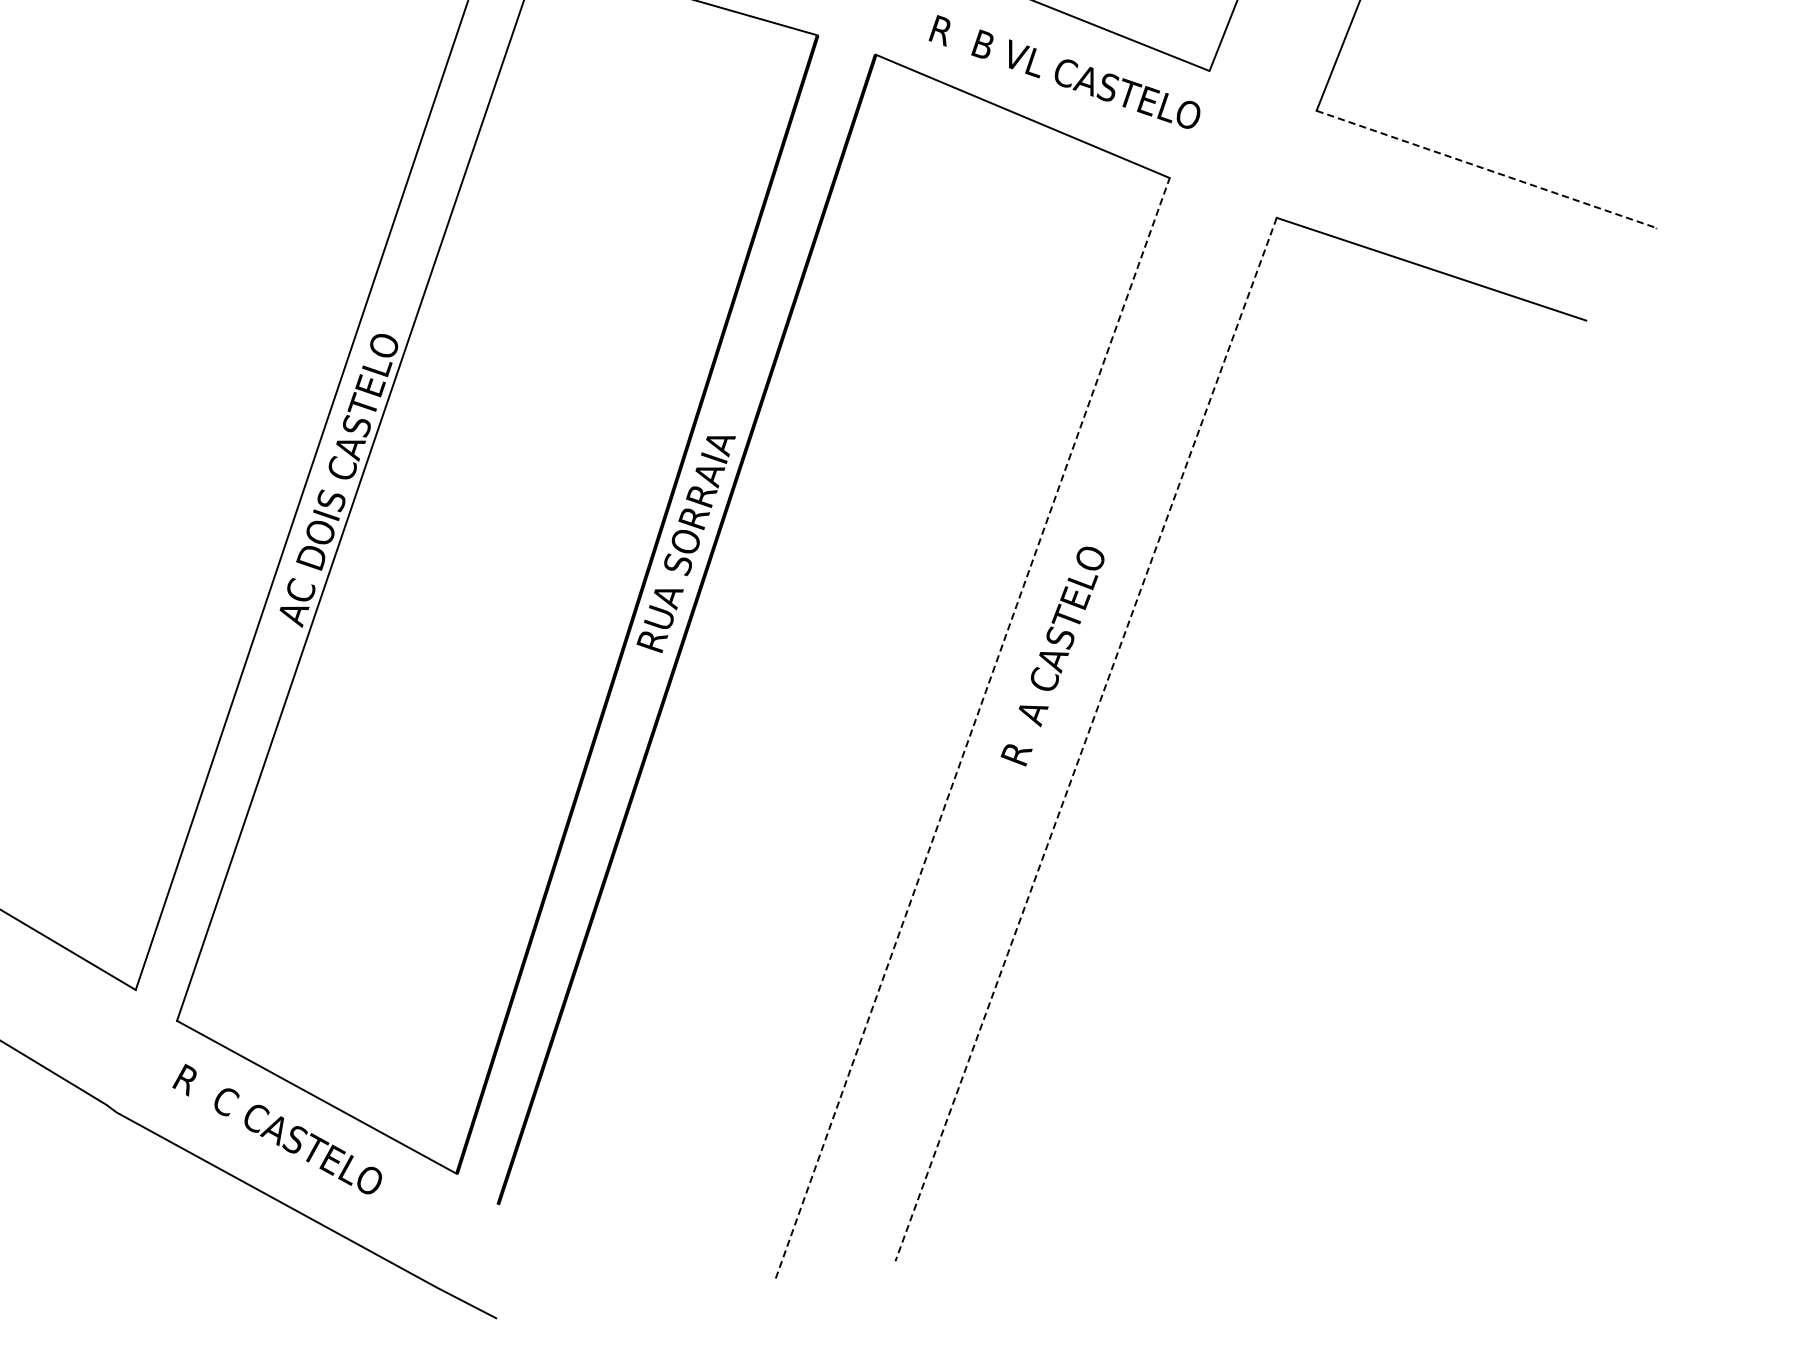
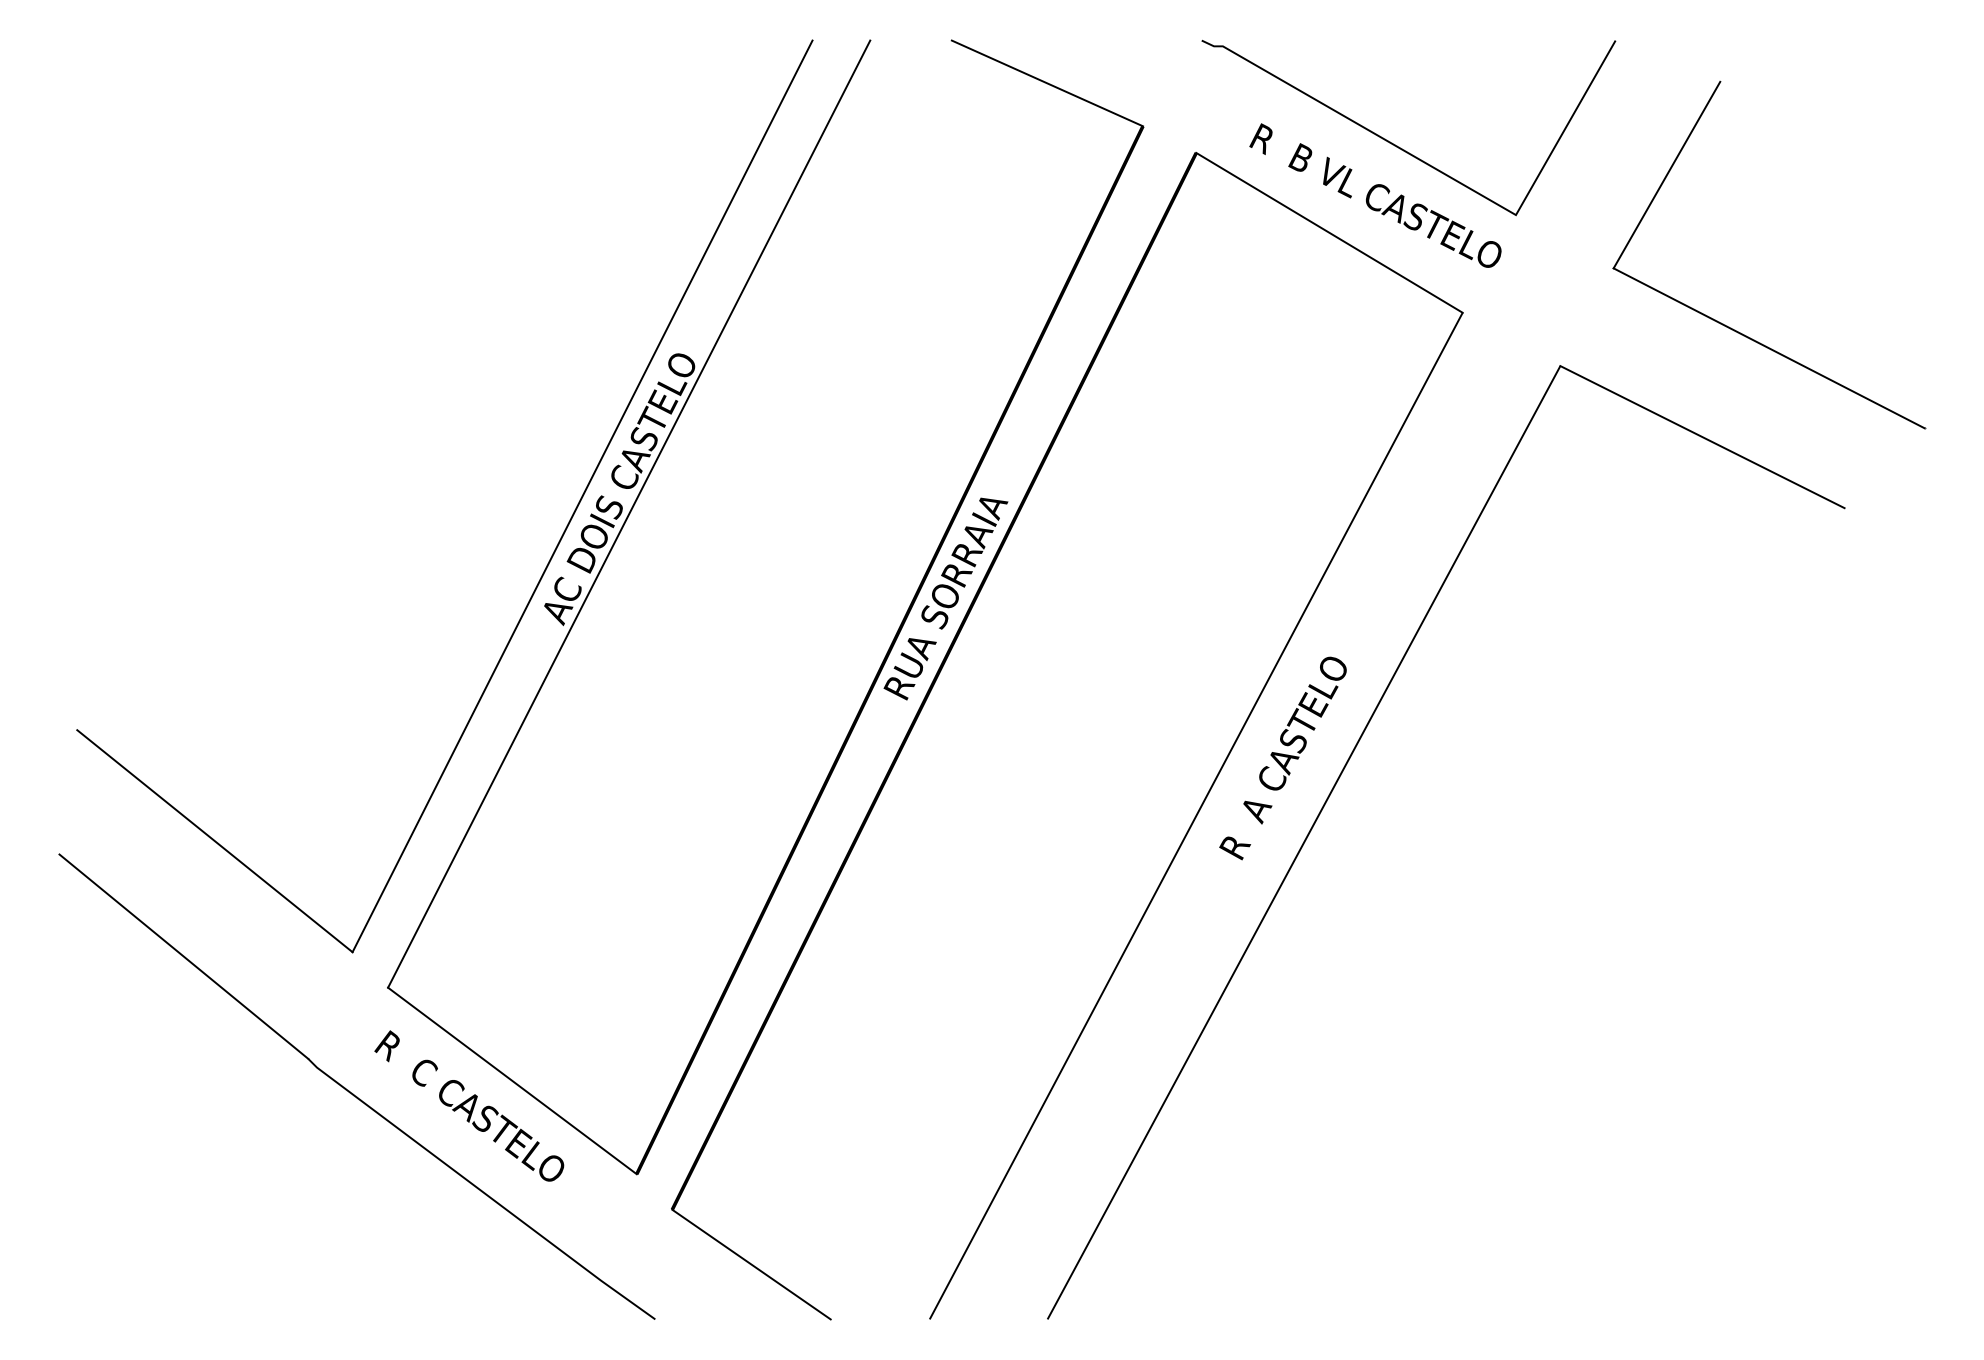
line: (1486, 169) -> (1769, 348), dashed -> solid
line: (973, 728) -> (1196, 816), dashed -> solid
line: (1085, 740) -> (1303, 843), dashed -> solid
line: (586, 1248) -> (751, 1264), added

